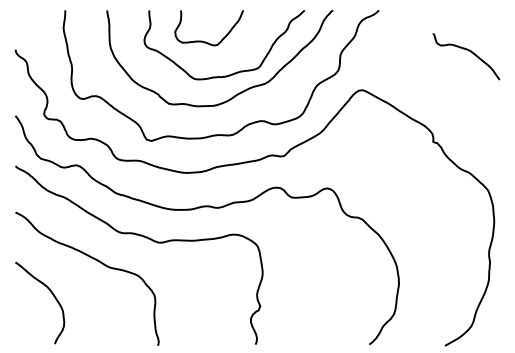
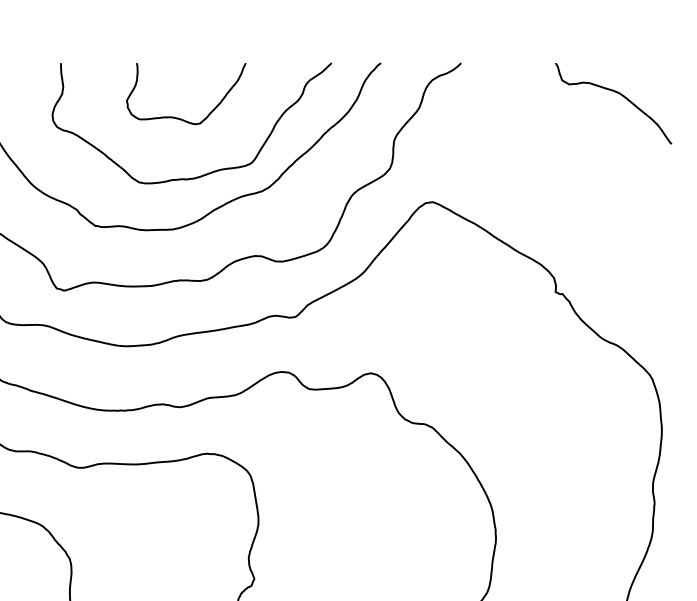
curve: (206, 41) -> (181, 117), moved
curve: (468, 51) -> (617, 94), moved

